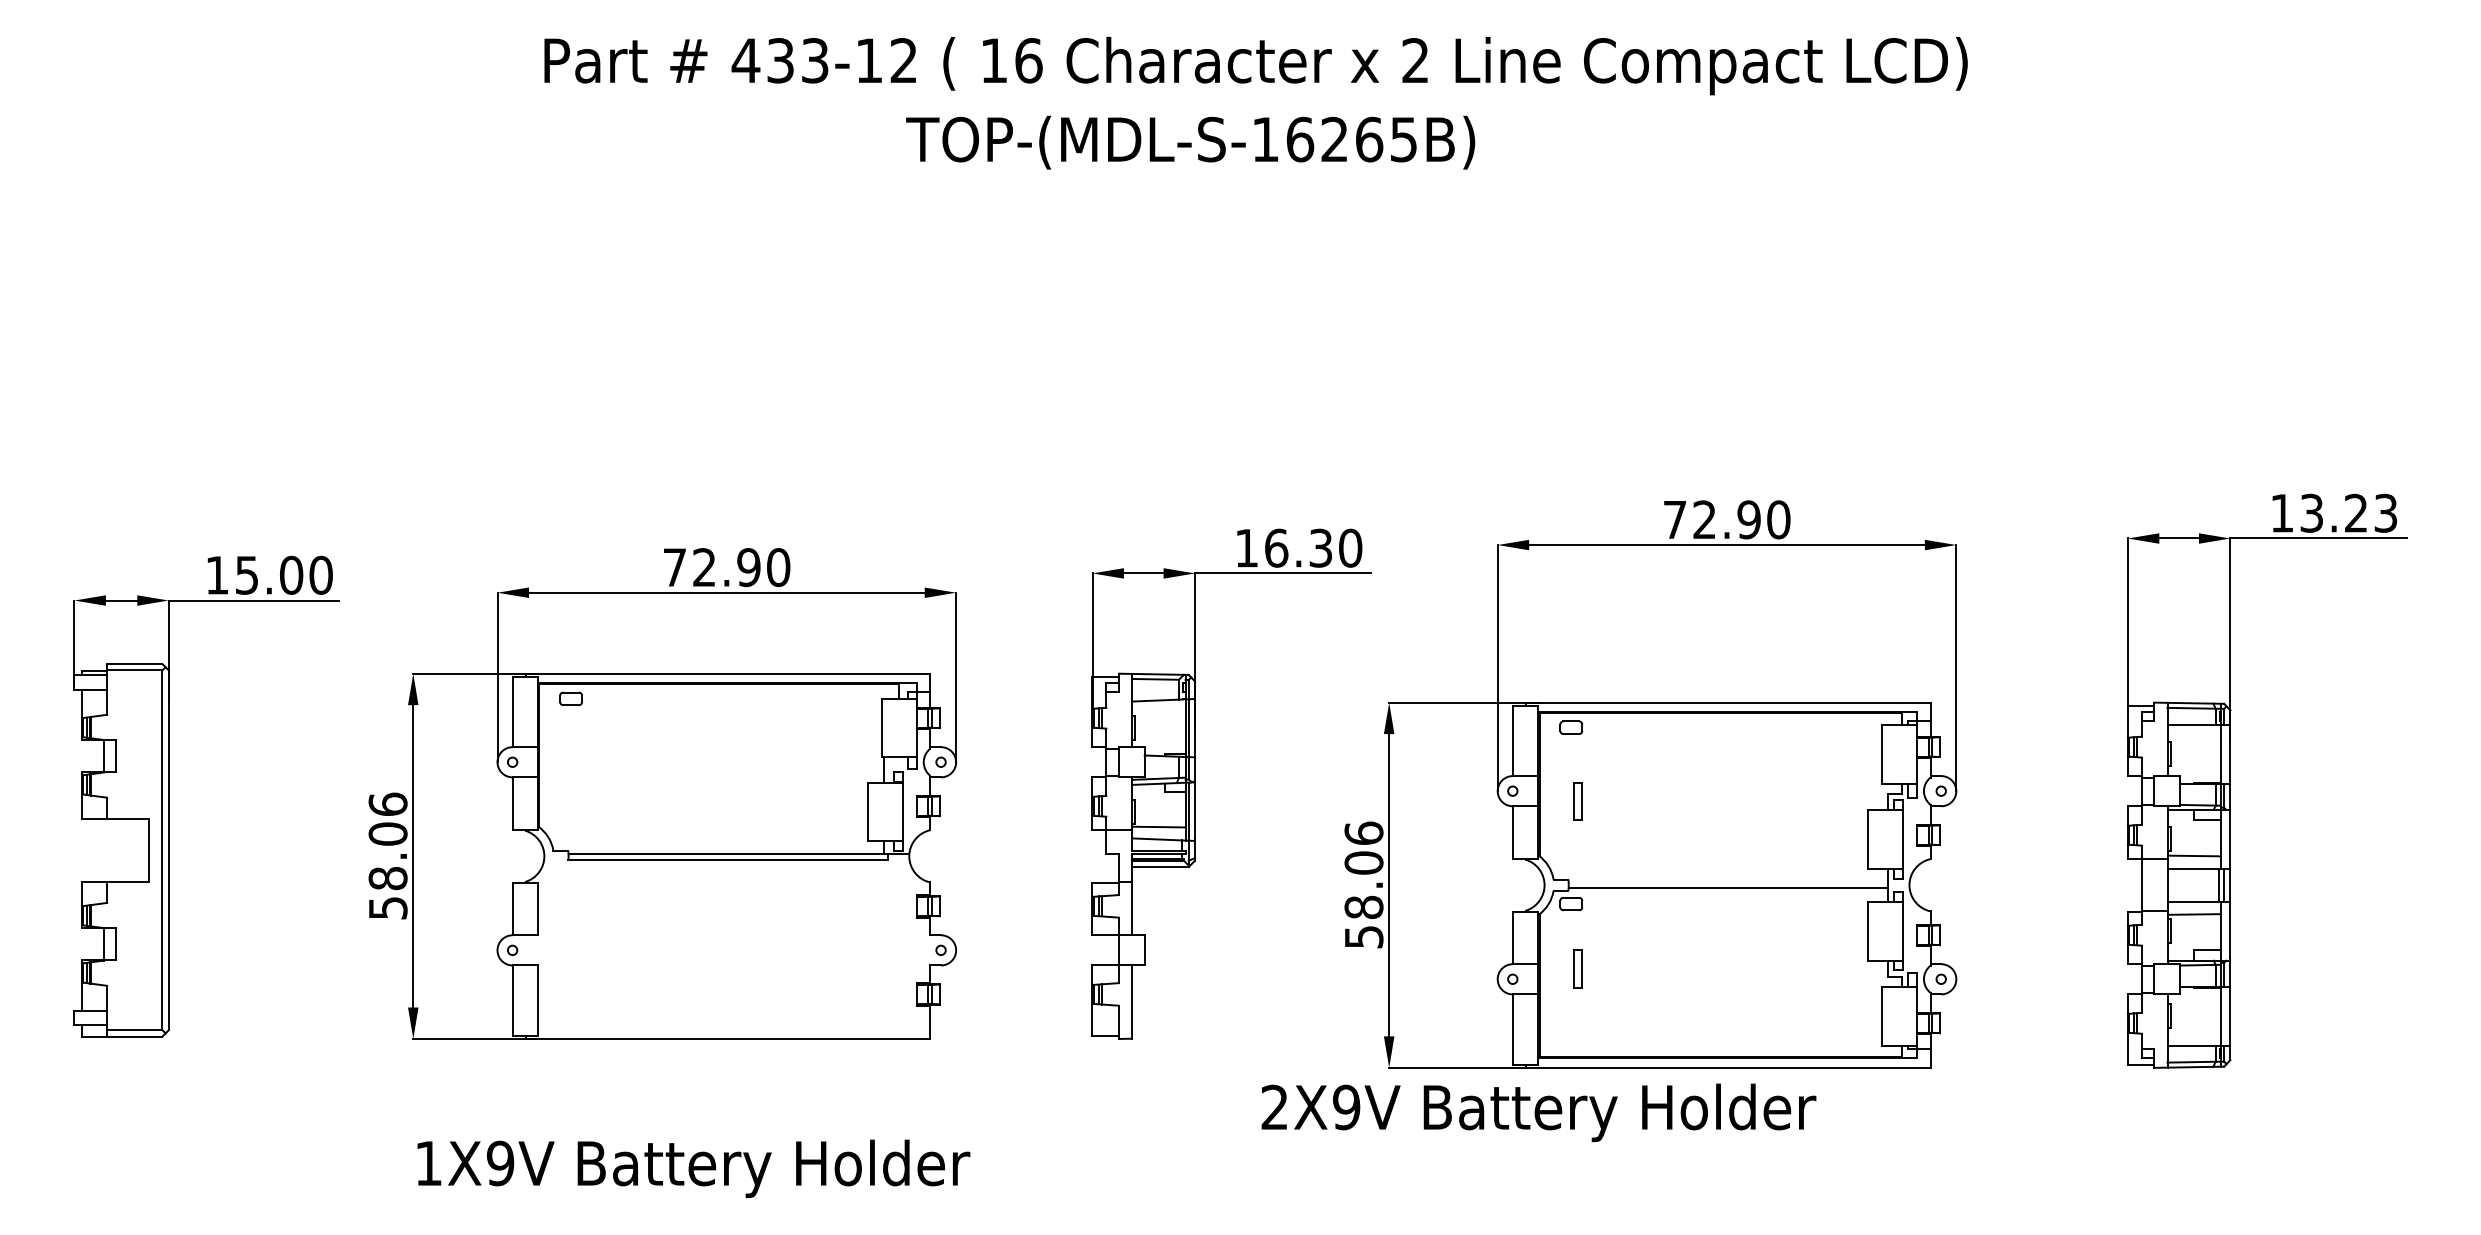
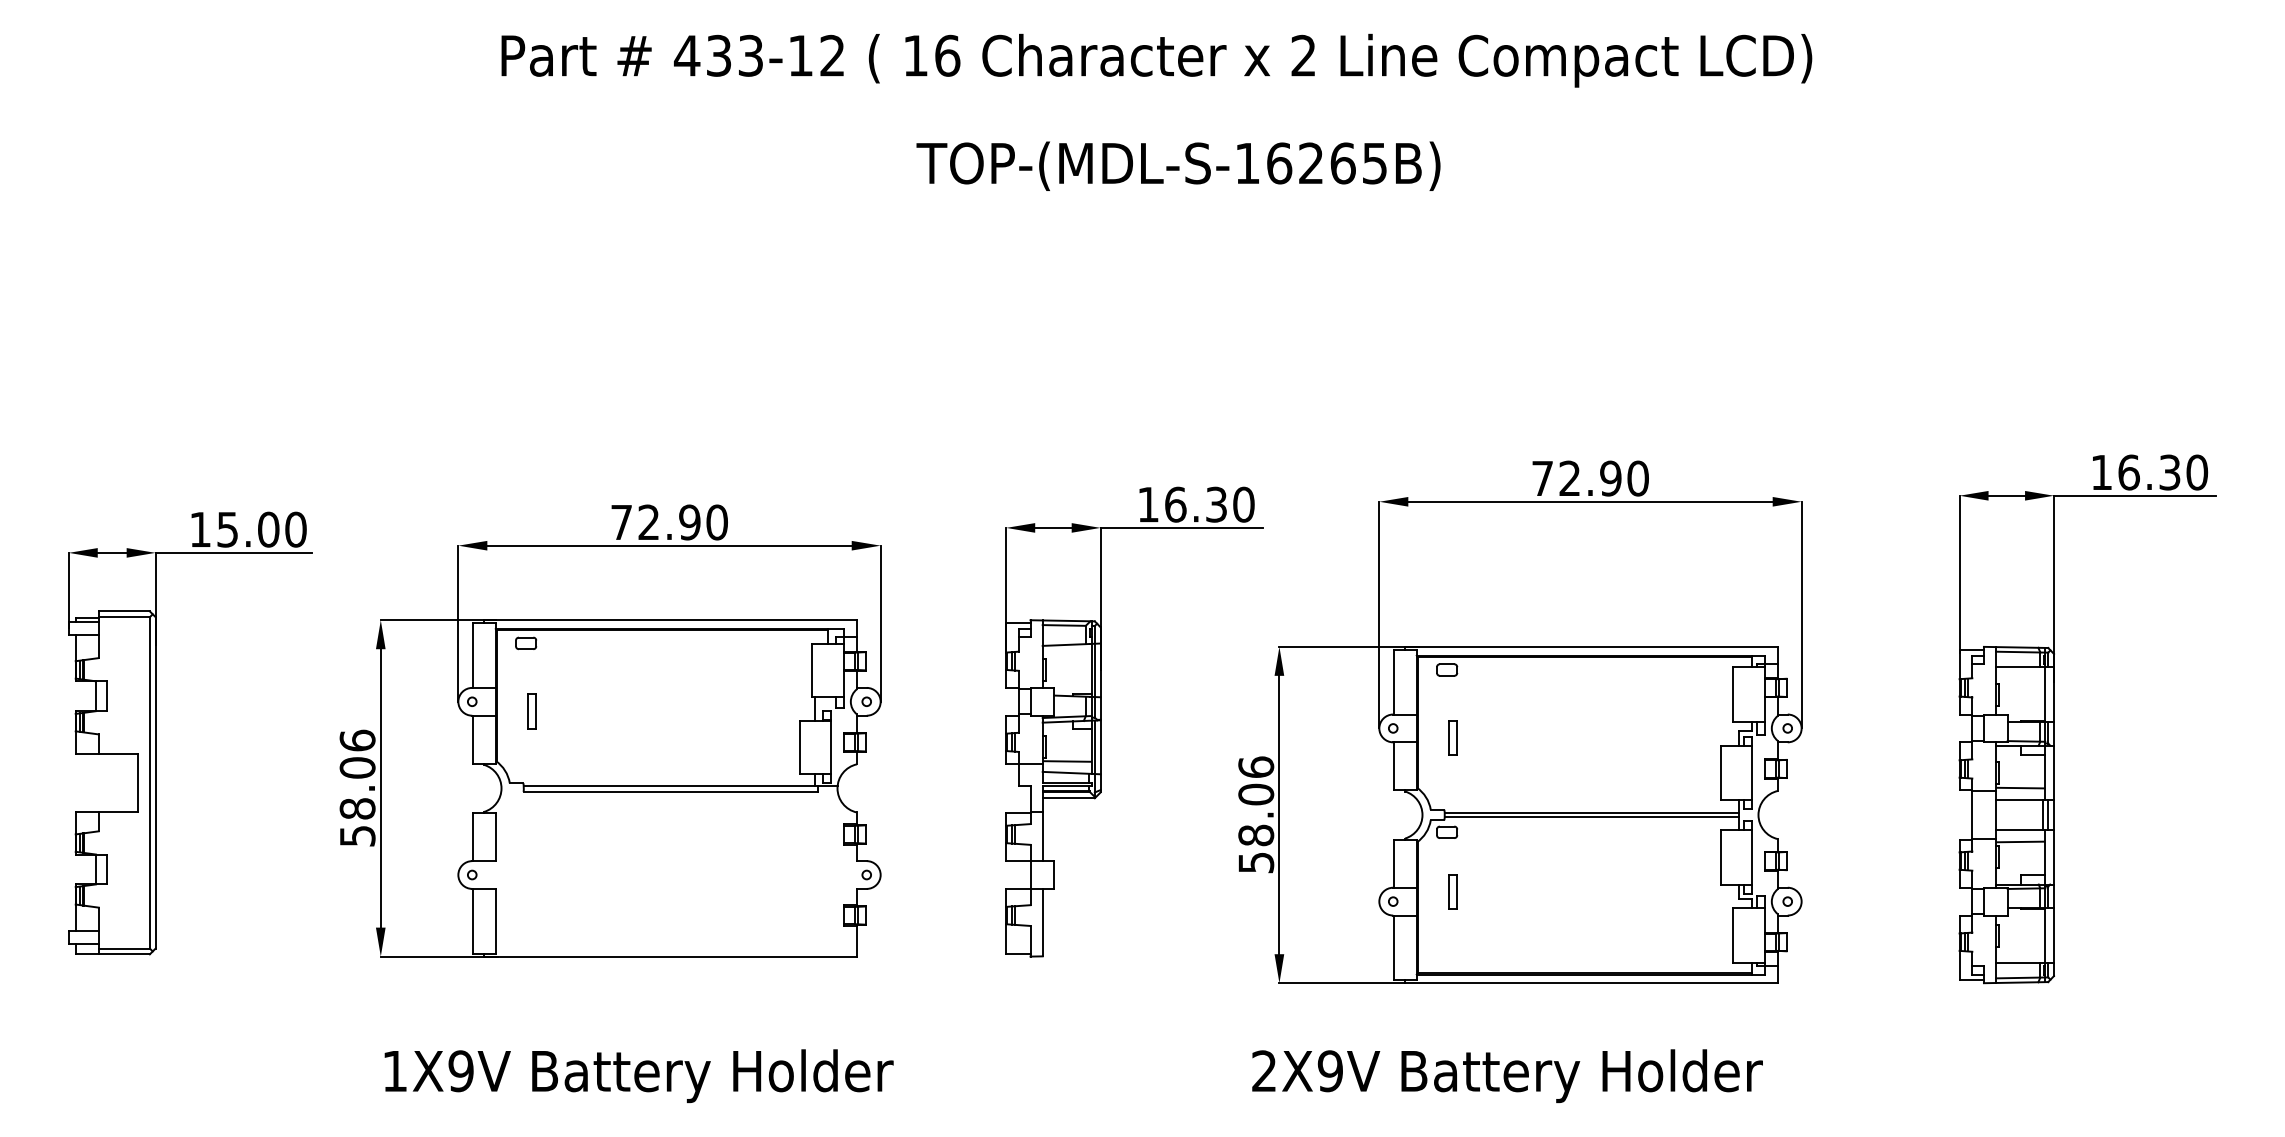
text: (1190, 142) -> (1178, 166), moved
text: (2348, 512) -> (2162, 471), 13.23 -> 16.30
part: (577, 772) -> (532, 711), added
line: (1727, 882) -> (1590, 812), added
text: (1538, 1112) -> (1507, 1075), moved

